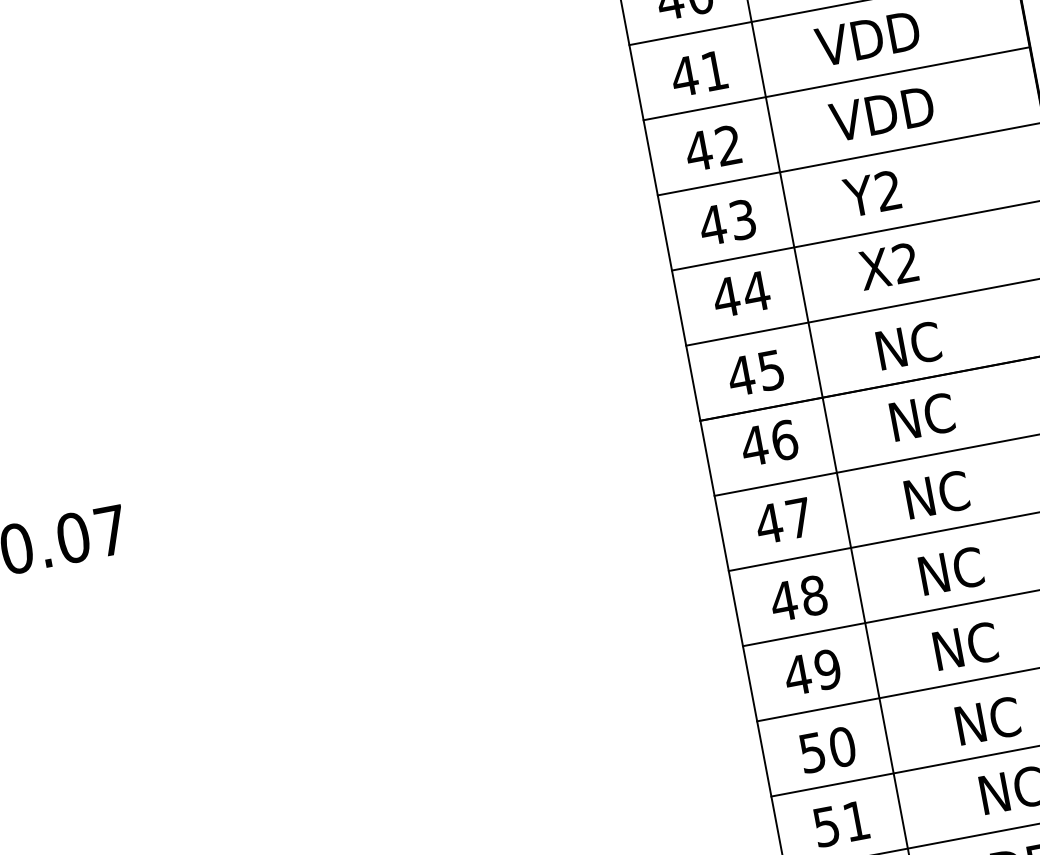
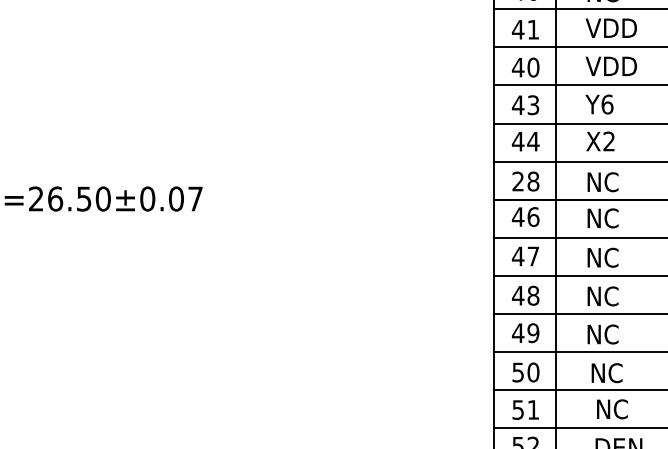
text: (728, 145) -> (533, 67), 42 -> 40
text: (888, 190) -> (607, 104), Y2 -> Y6
text: (755, 373) -> (525, 181), 45 -> 28

